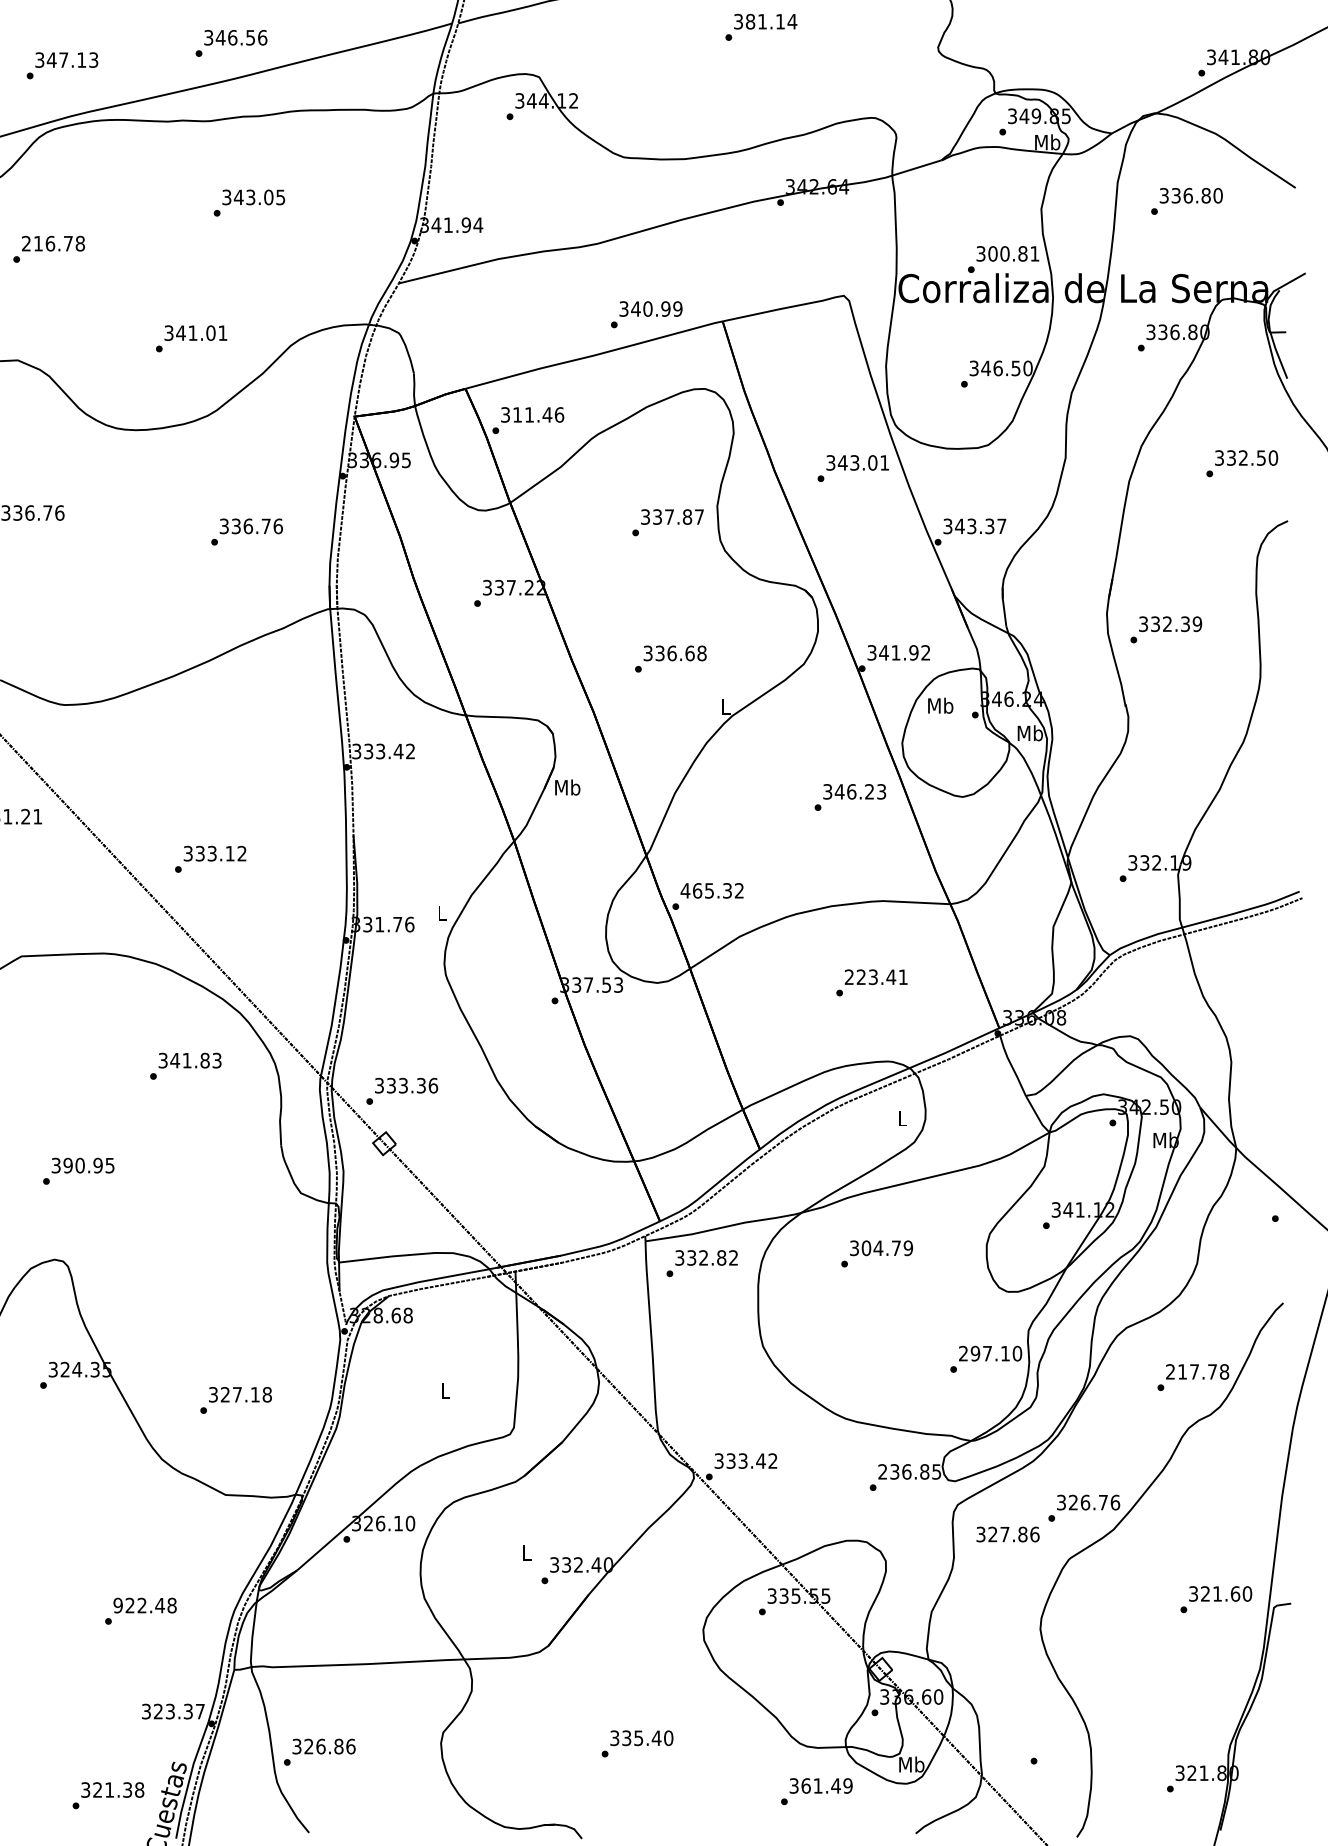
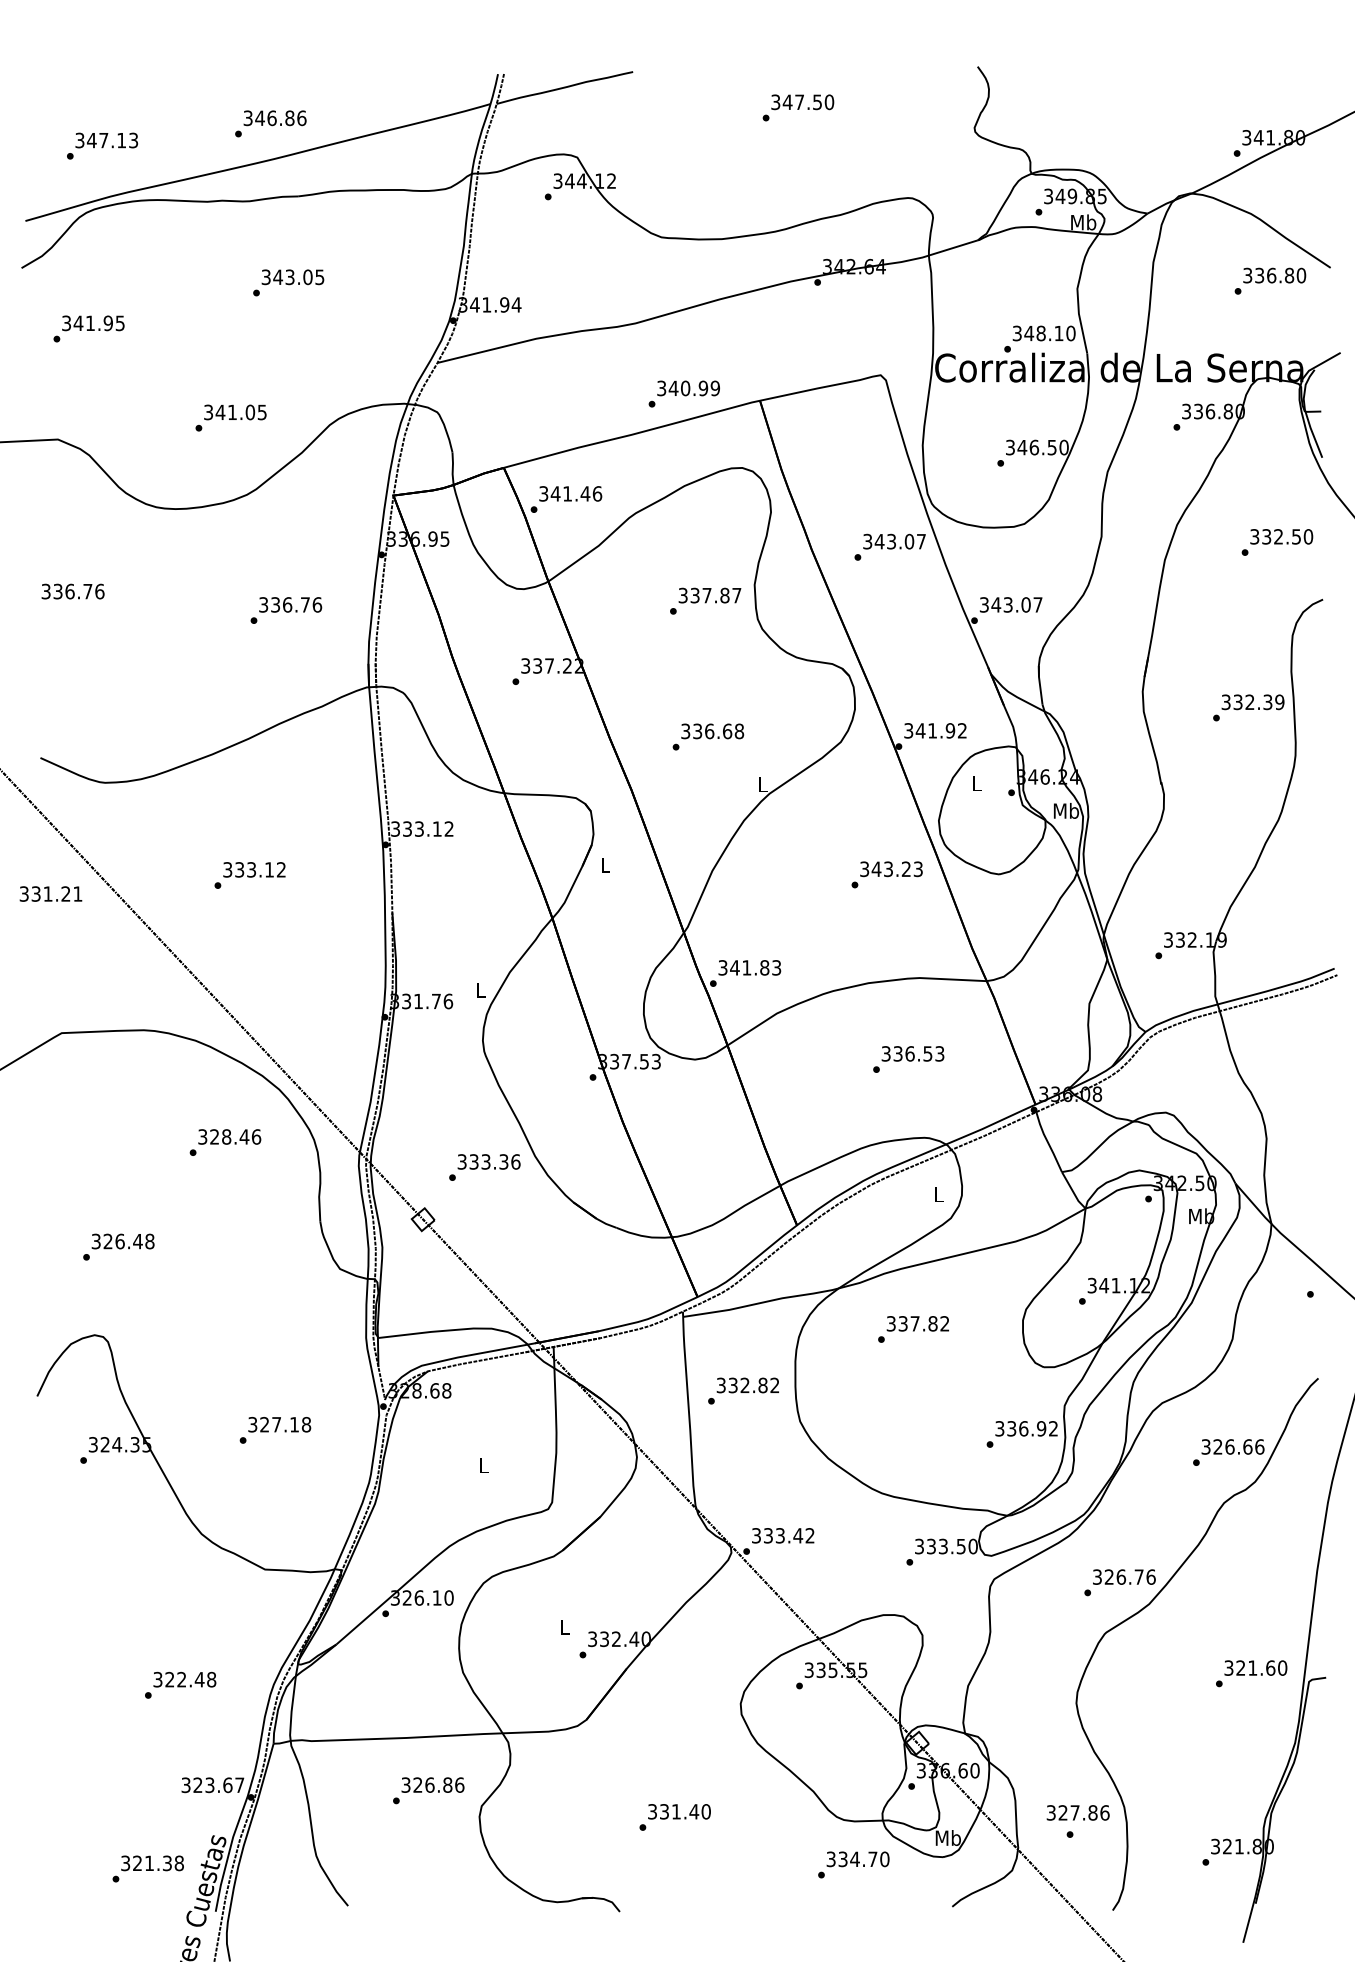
text: (771, 21) -> (808, 102), 381.14 -> 347.50
text: (250, 38) -> (289, 118), 346.56 -> 346.86
text: (1187, 200) -> (1270, 280), moved
text: (53, 243) -> (93, 323), 216.78 -> 341.95
text: (1013, 253) -> (1049, 333), 300.81 -> 348.10
text: (222, 333) -> (261, 412), 341.01 -> 341.05
text: (517, 414) -> (555, 493), 311.46 -> 341.46
text: (884, 462) -> (921, 541), 343.01 -> 343.07
text: (989, 525) -> (1025, 604), 343.37 -> 343.07
text: (1165, 629) -> (1248, 707), moved
text: (940, 705) -> (976, 783), Mb -> L
text: (398, 750) -> (437, 828), 333.42 -> 333.12
text: (567, 787) -> (605, 864), Mb -> L
text: (851, 792) -> (888, 869), 346.23 -> 343.23
text: (210, 859) -> (249, 875), moved
text: (712, 890) -> (749, 967), 465.32 -> 341.83
text: (875, 976) -> (912, 1053), 223.41 -> 336.53
text: (196, 1060) -> (235, 1136), 341.83 -> 328.46
text: (401, 1091) -> (484, 1167), moved
text: (88, 1165) -> (128, 1241), 390.95 -> 326.48
text: (886, 1247) -> (923, 1323), 304.79 -> 337.82
text: (702, 1263) -> (743, 1390), moved
text: (990, 1353) -> (1026, 1428), 297.10 -> 336.92
text: (1197, 1371) -> (1232, 1446), 217.78 -> 326.66
text: (236, 1400) -> (275, 1430), moved
text: (909, 1471) -> (946, 1546), 236.85 -> 333.50
text: (1007, 1534) -> (1077, 1812), moved
text: (117, 1605) -> (157, 1679), 922.48 -> 322.48
text: (187, 1711) -> (227, 1785), 323.37 -> 323.67
text: (638, 1737) -> (676, 1811), 335.40 -> 331.40
text: (319, 1752) -> (428, 1790), moved
text: (826, 1786) -> (863, 1859), 361.49 -> 334.70

